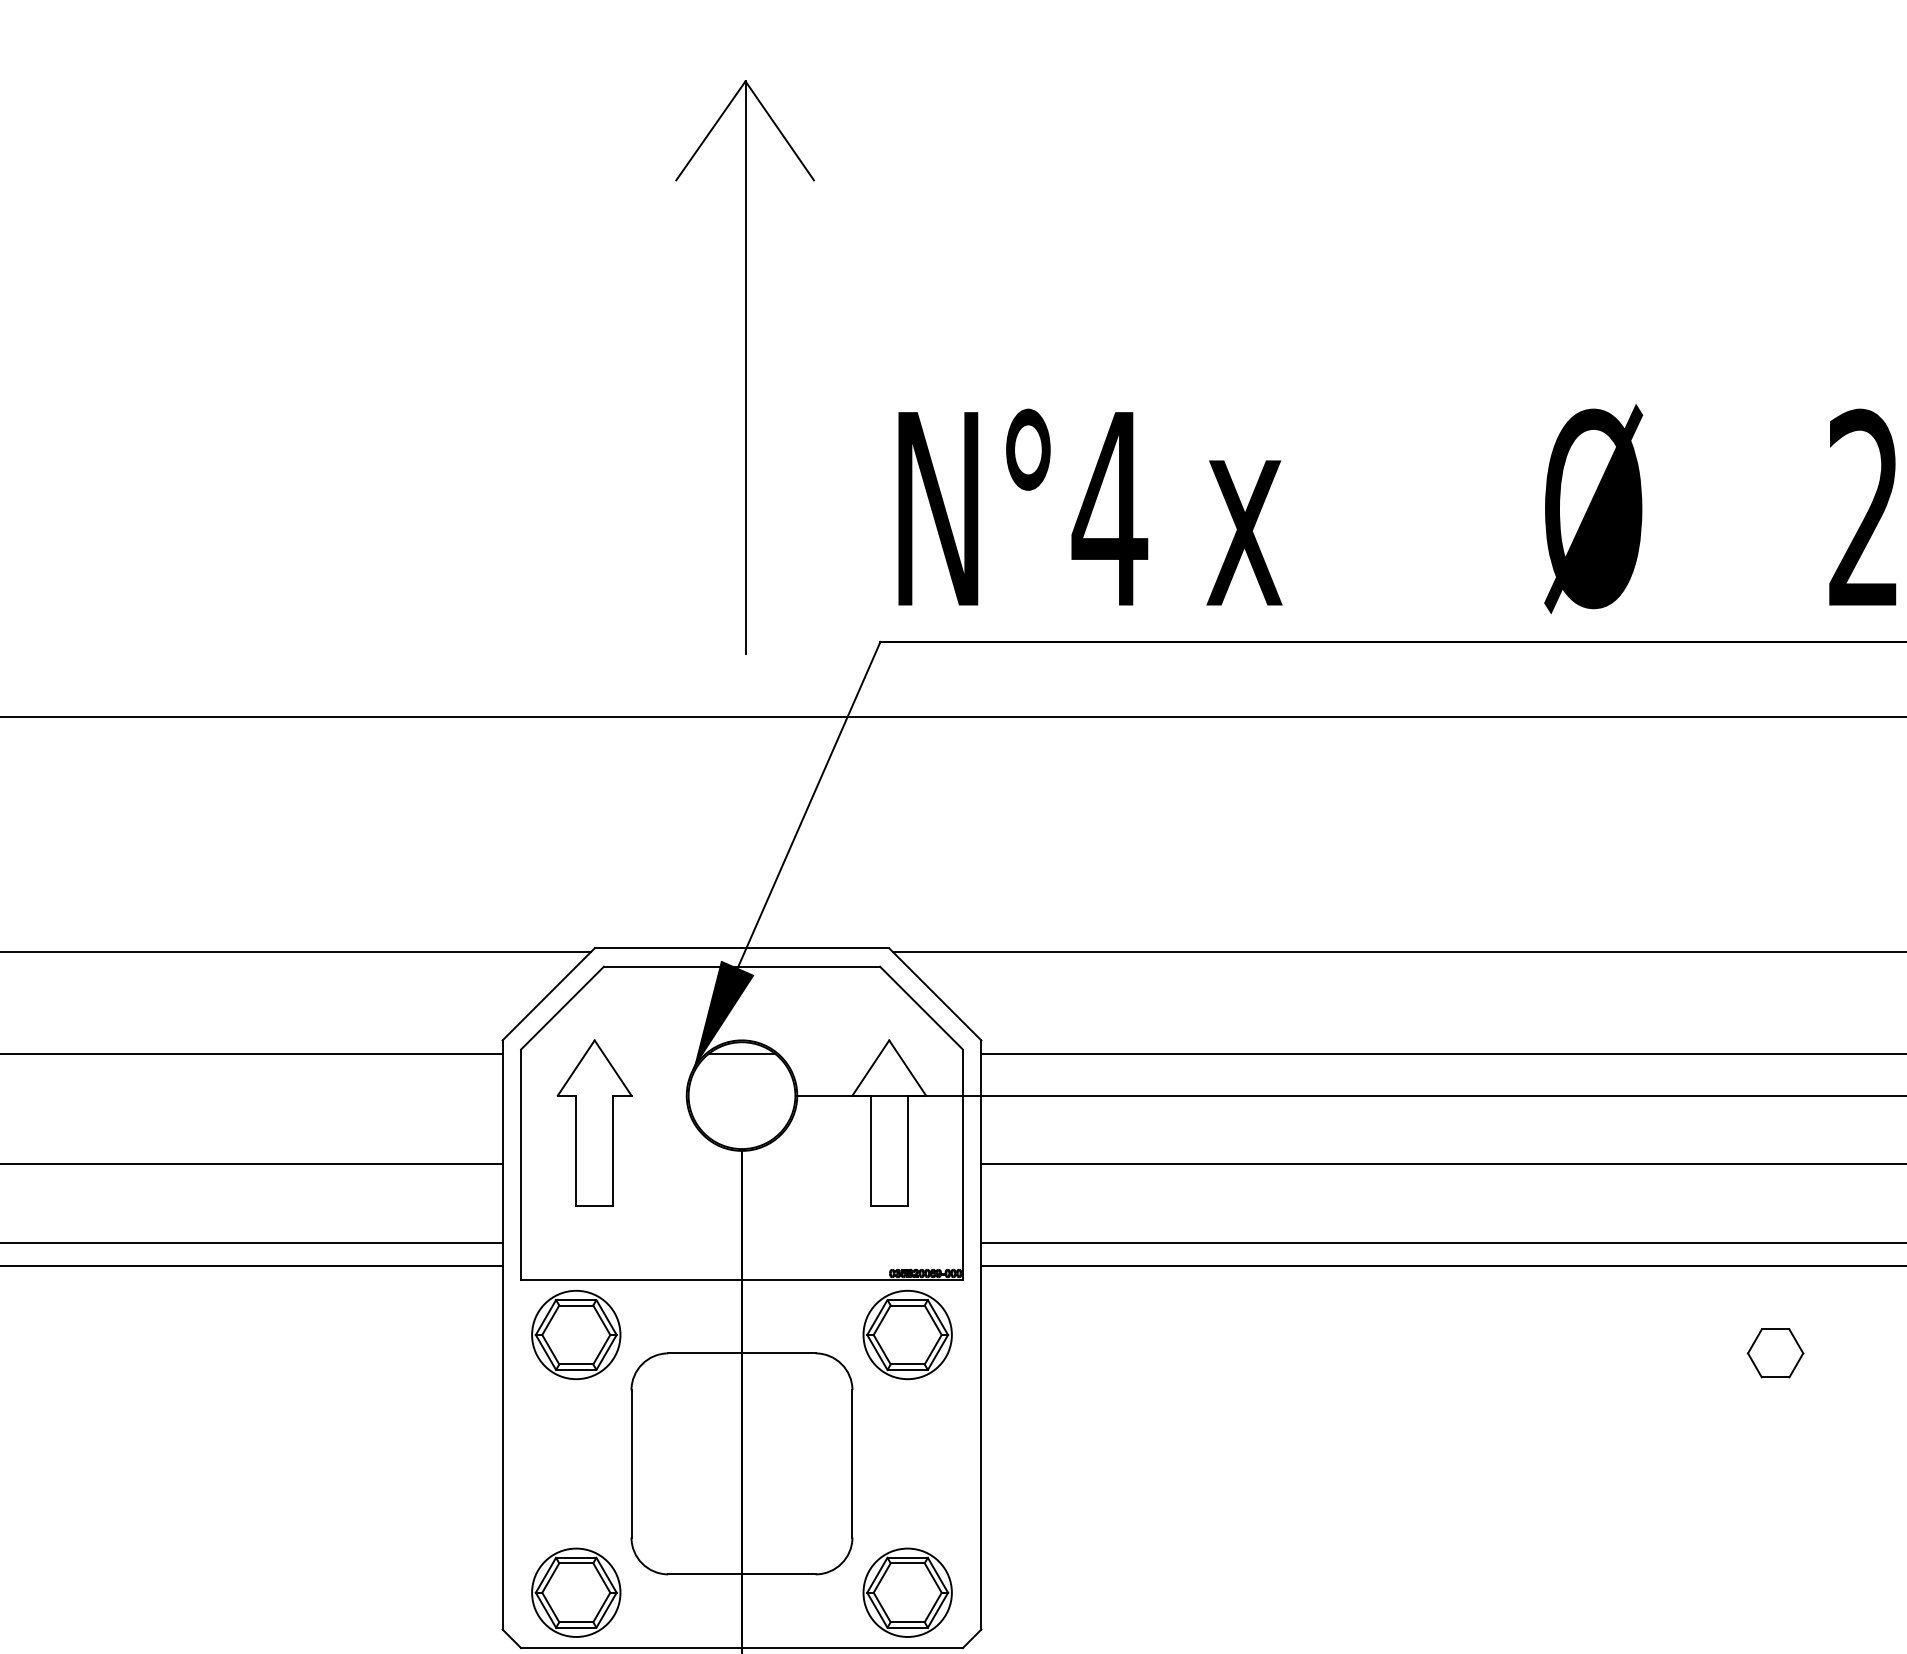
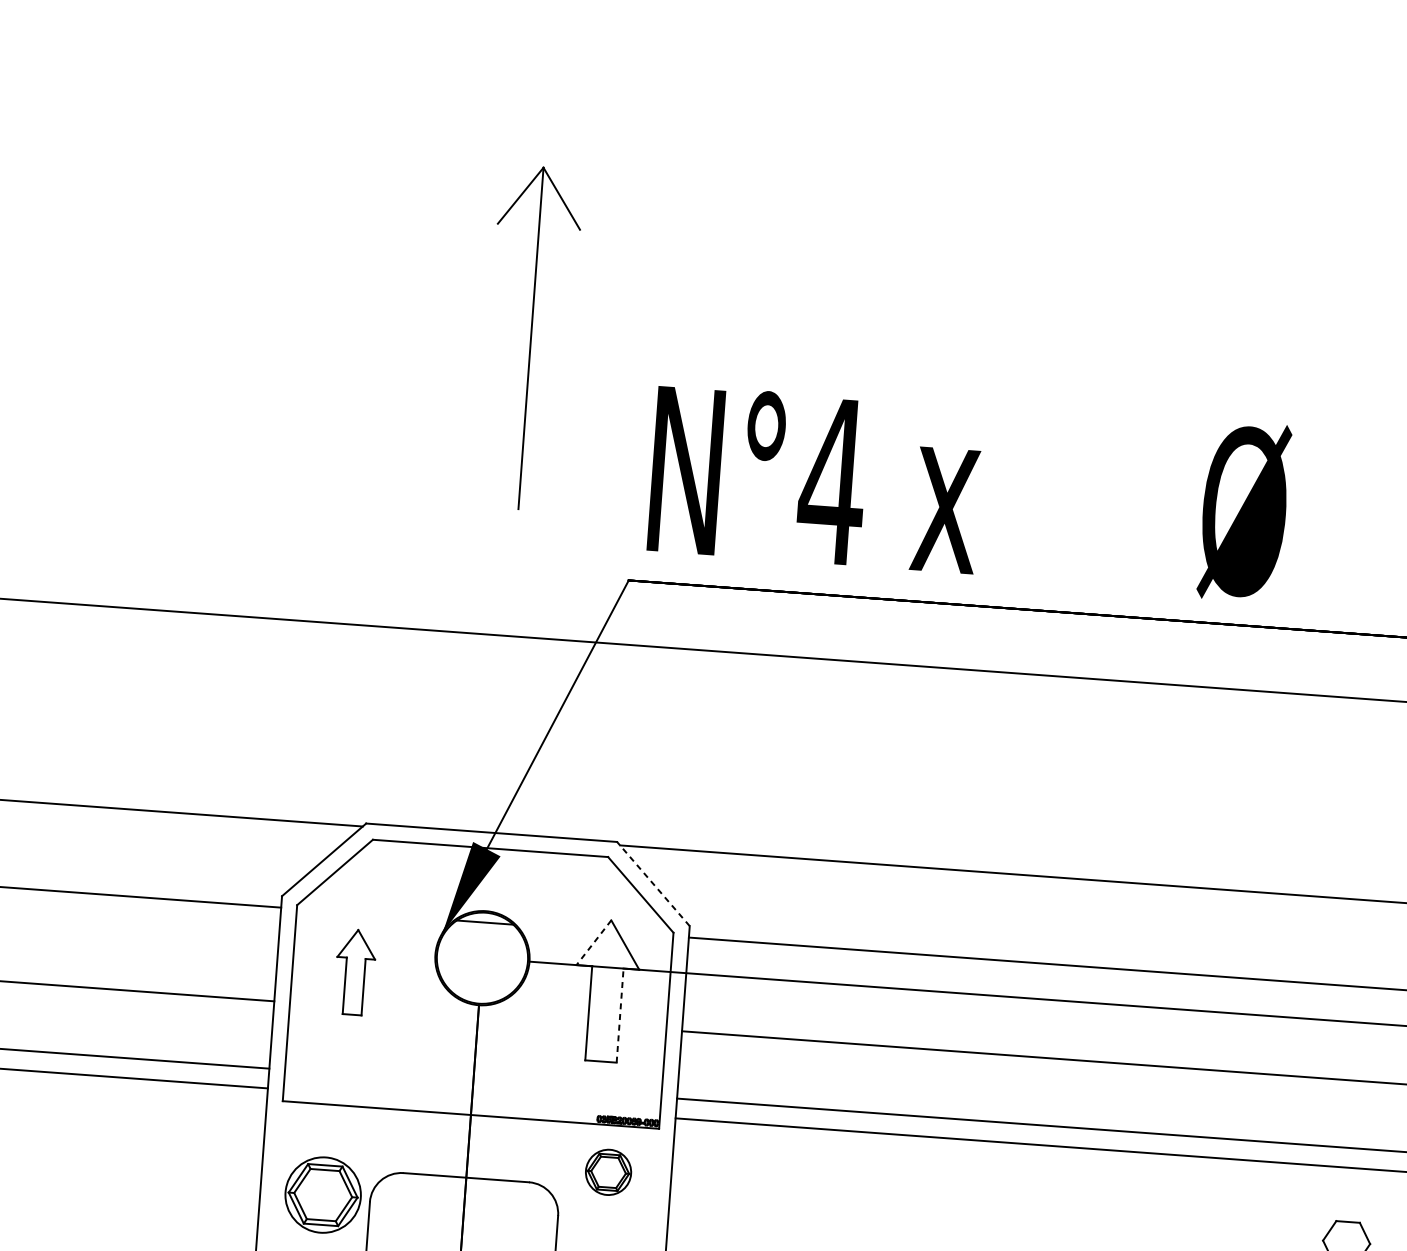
part: (745, 367) -> (530, 338), size x0.7
line: (934, 994) -> (652, 884), solid -> dashed
line: (870, 1068) -> (593, 943), solid -> dashed
part: (594, 1122) -> (355, 971), size x0.6
line: (907, 1150) -> (619, 1015), solid -> dashed
part: (576, 1334) -> (323, 1194), moved
part: (907, 1334) -> (608, 1171), size x0.6

